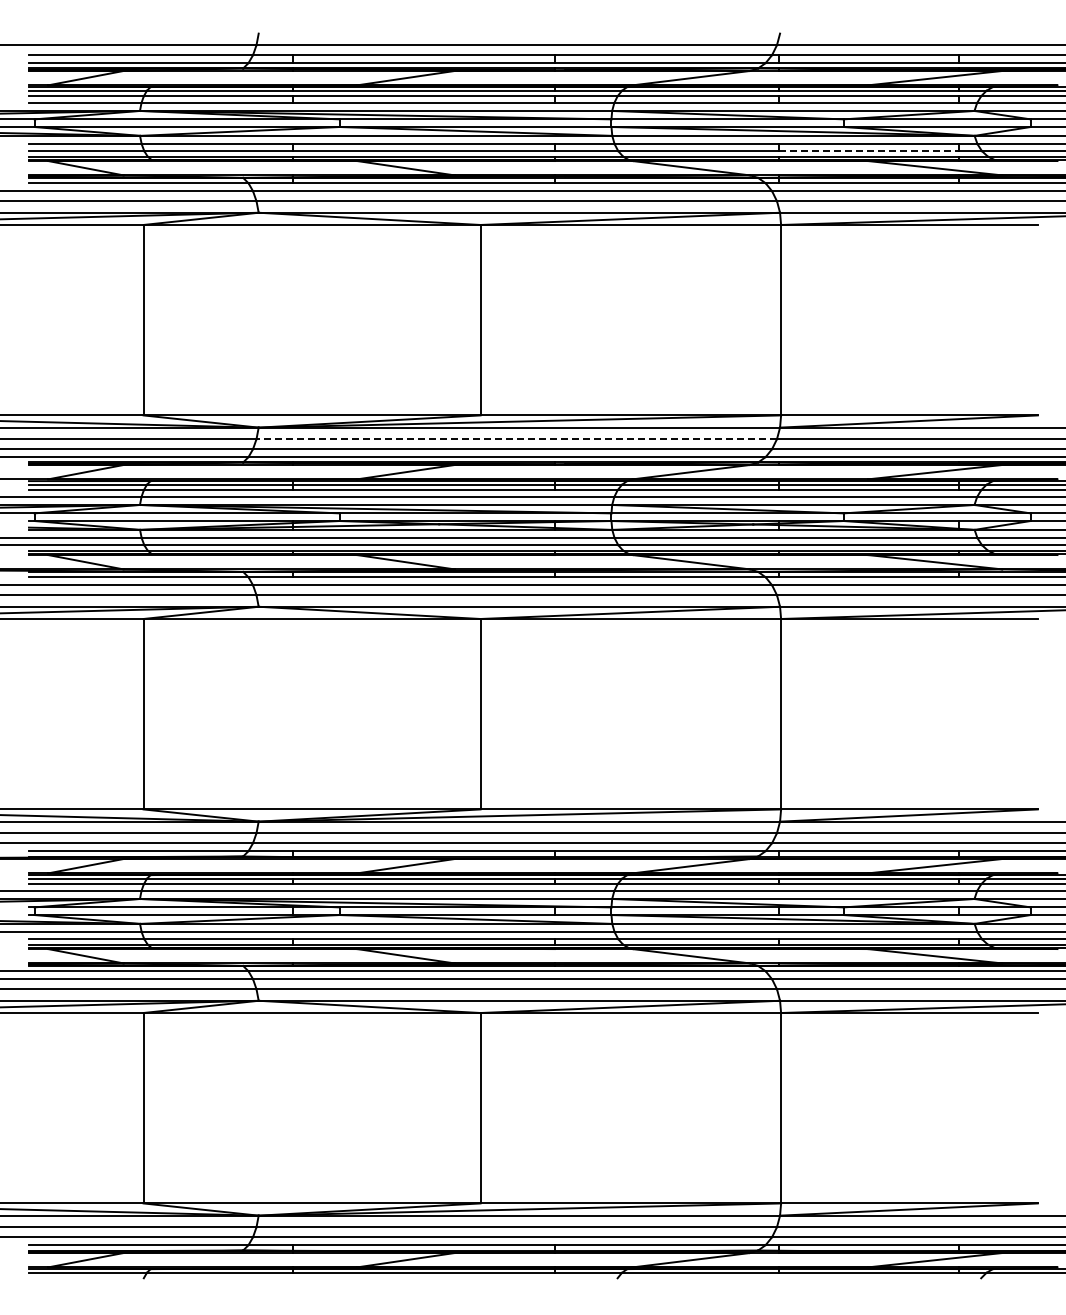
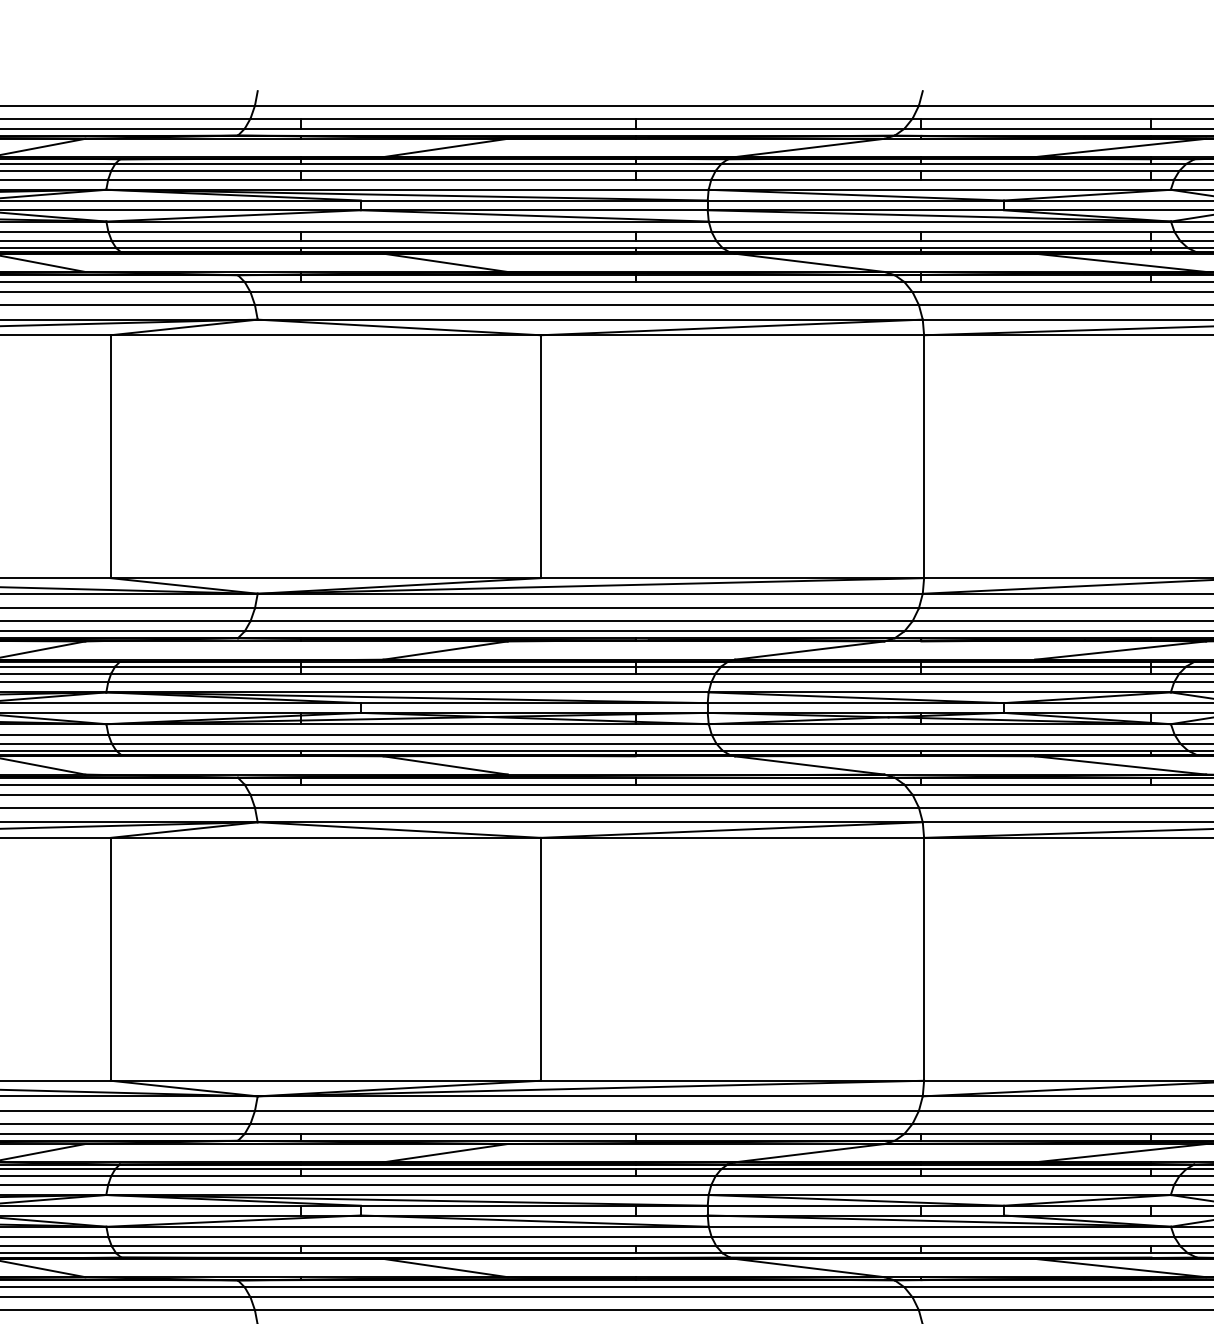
line: (869, 151) -> (1036, 241), dashed -> solid
line: (516, 439) -> (586, 608), dashed -> solid

